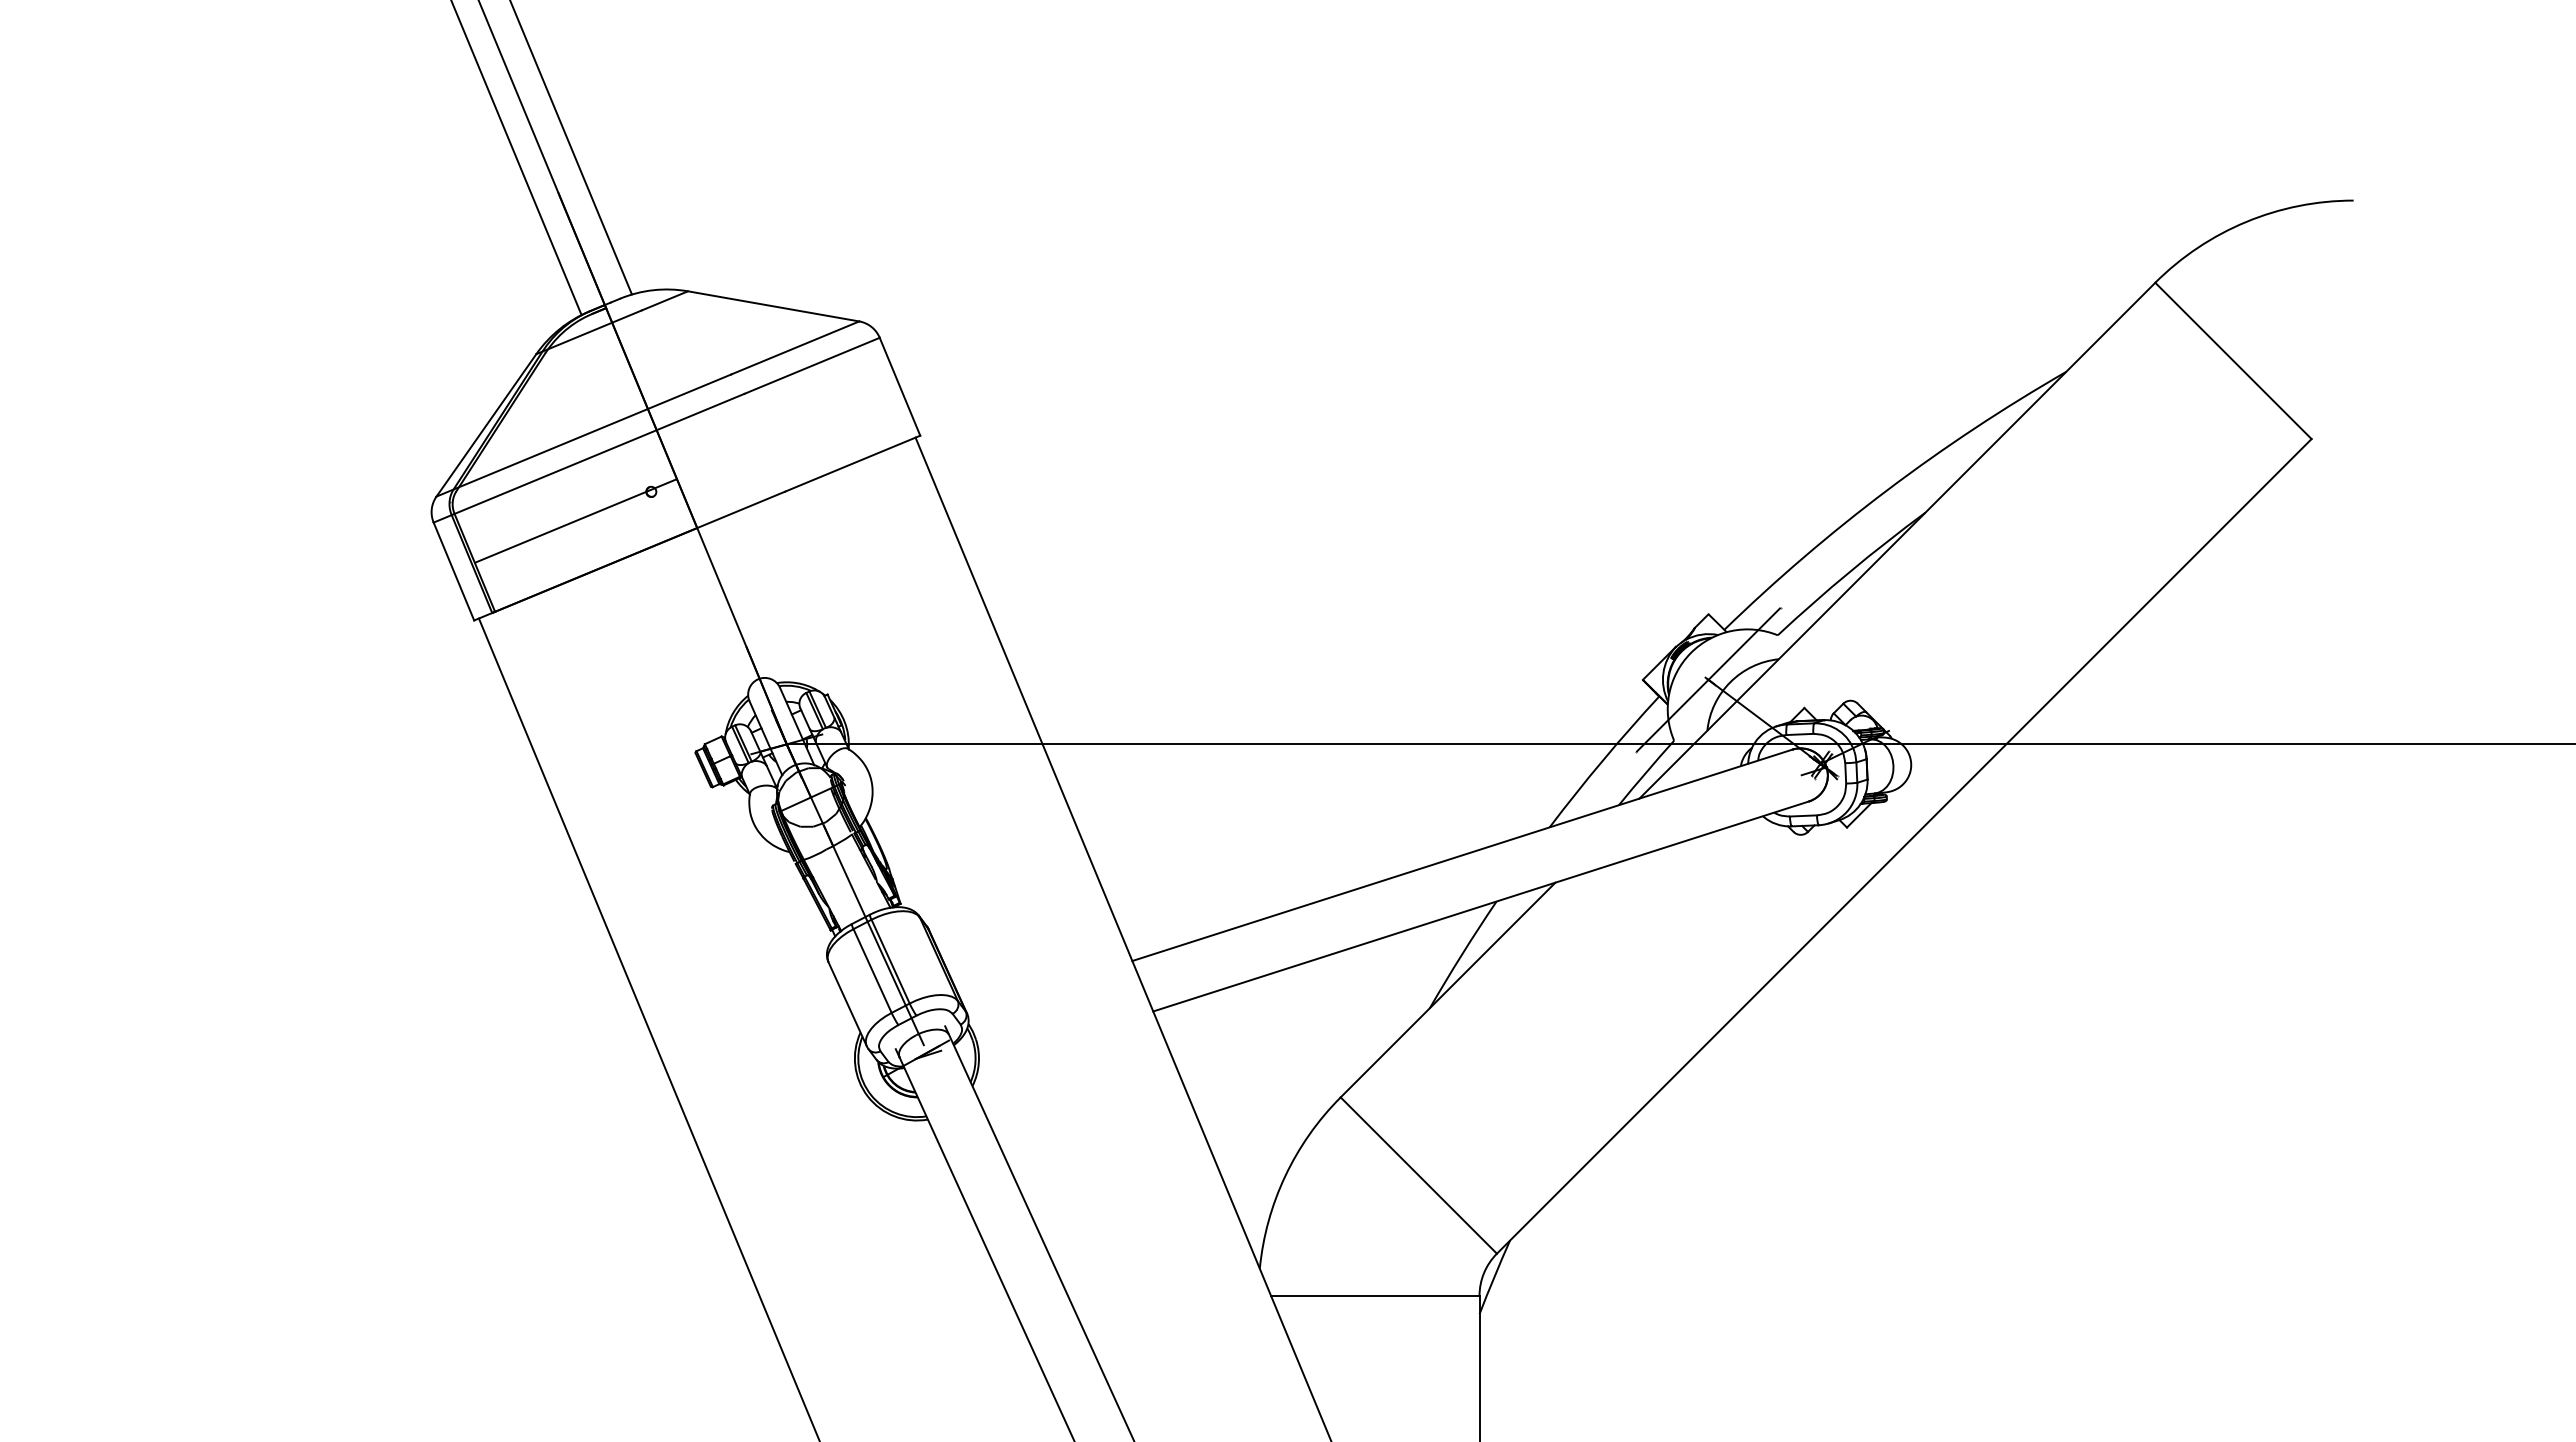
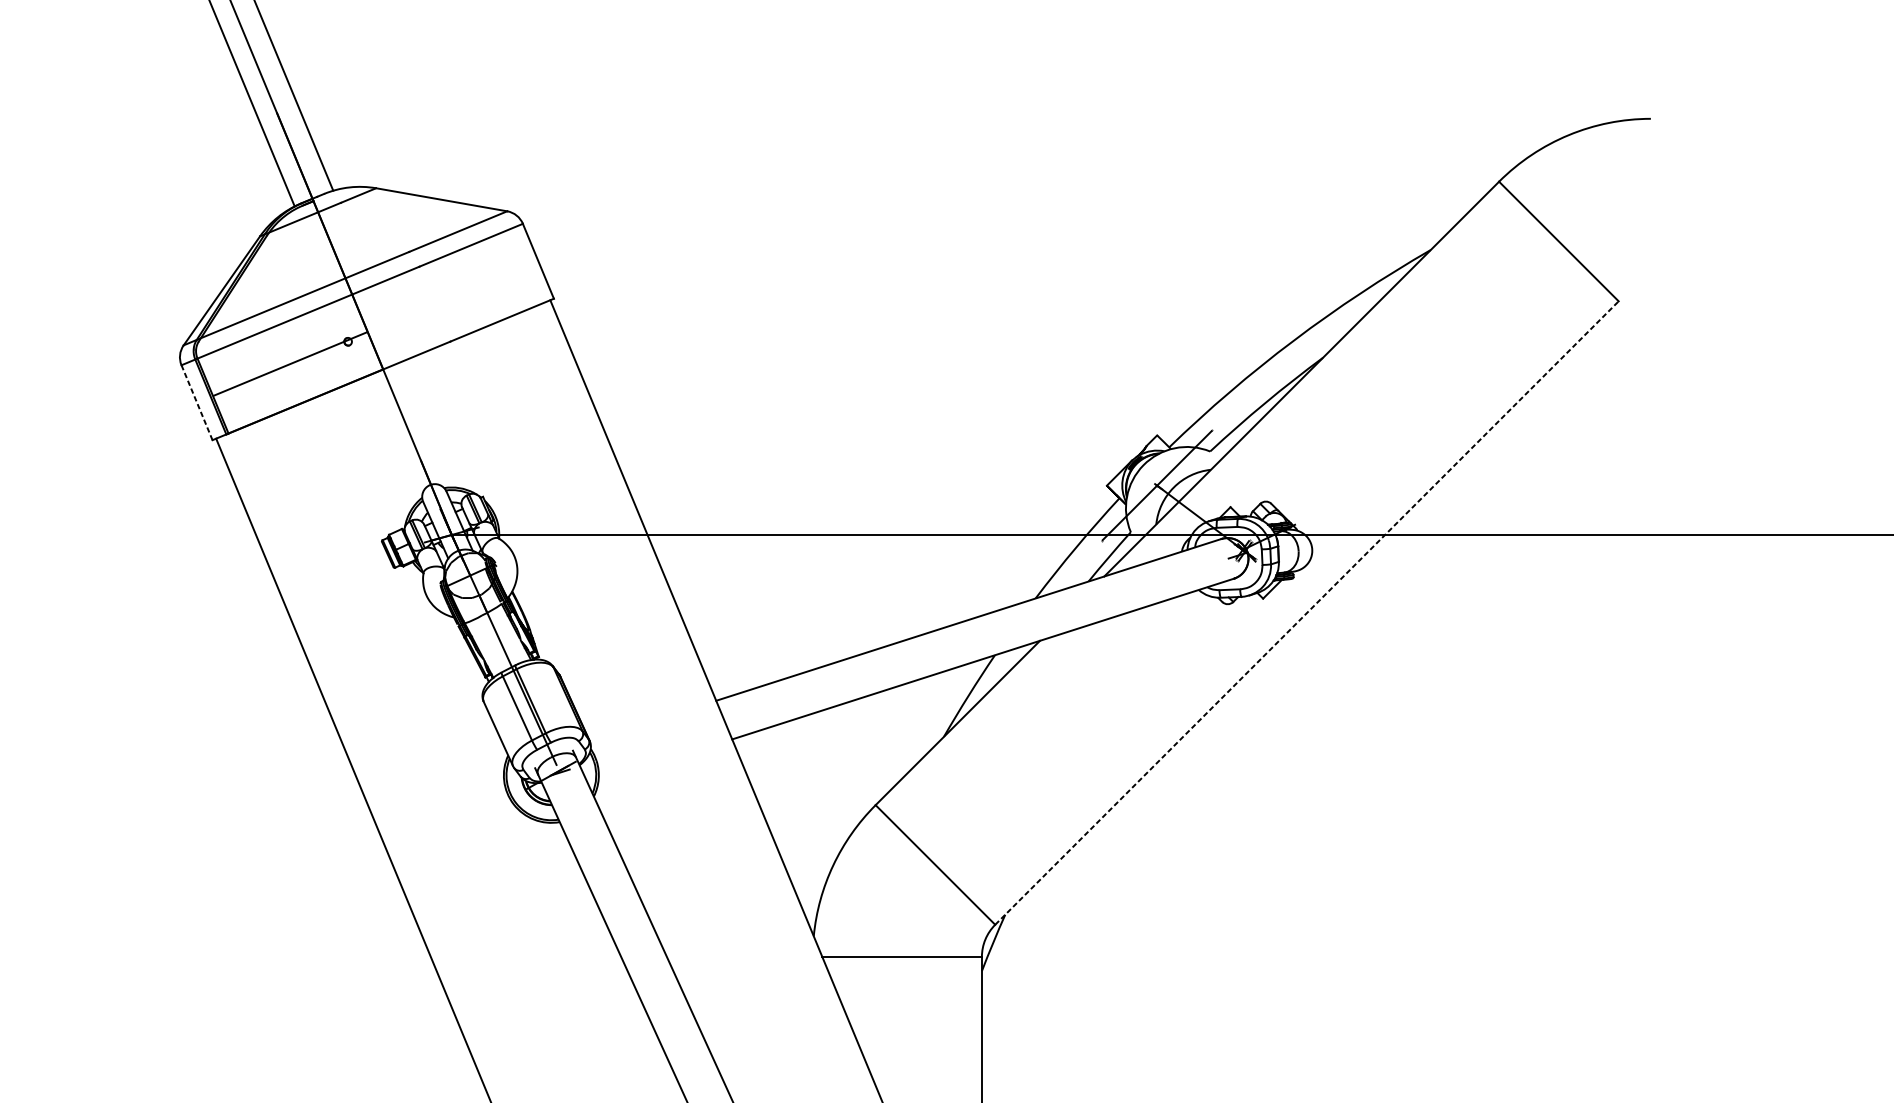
line: (453, 571) -> (196, 402), solid -> dashed
line: (1904, 846) -> (1307, 613), solid -> dashed

